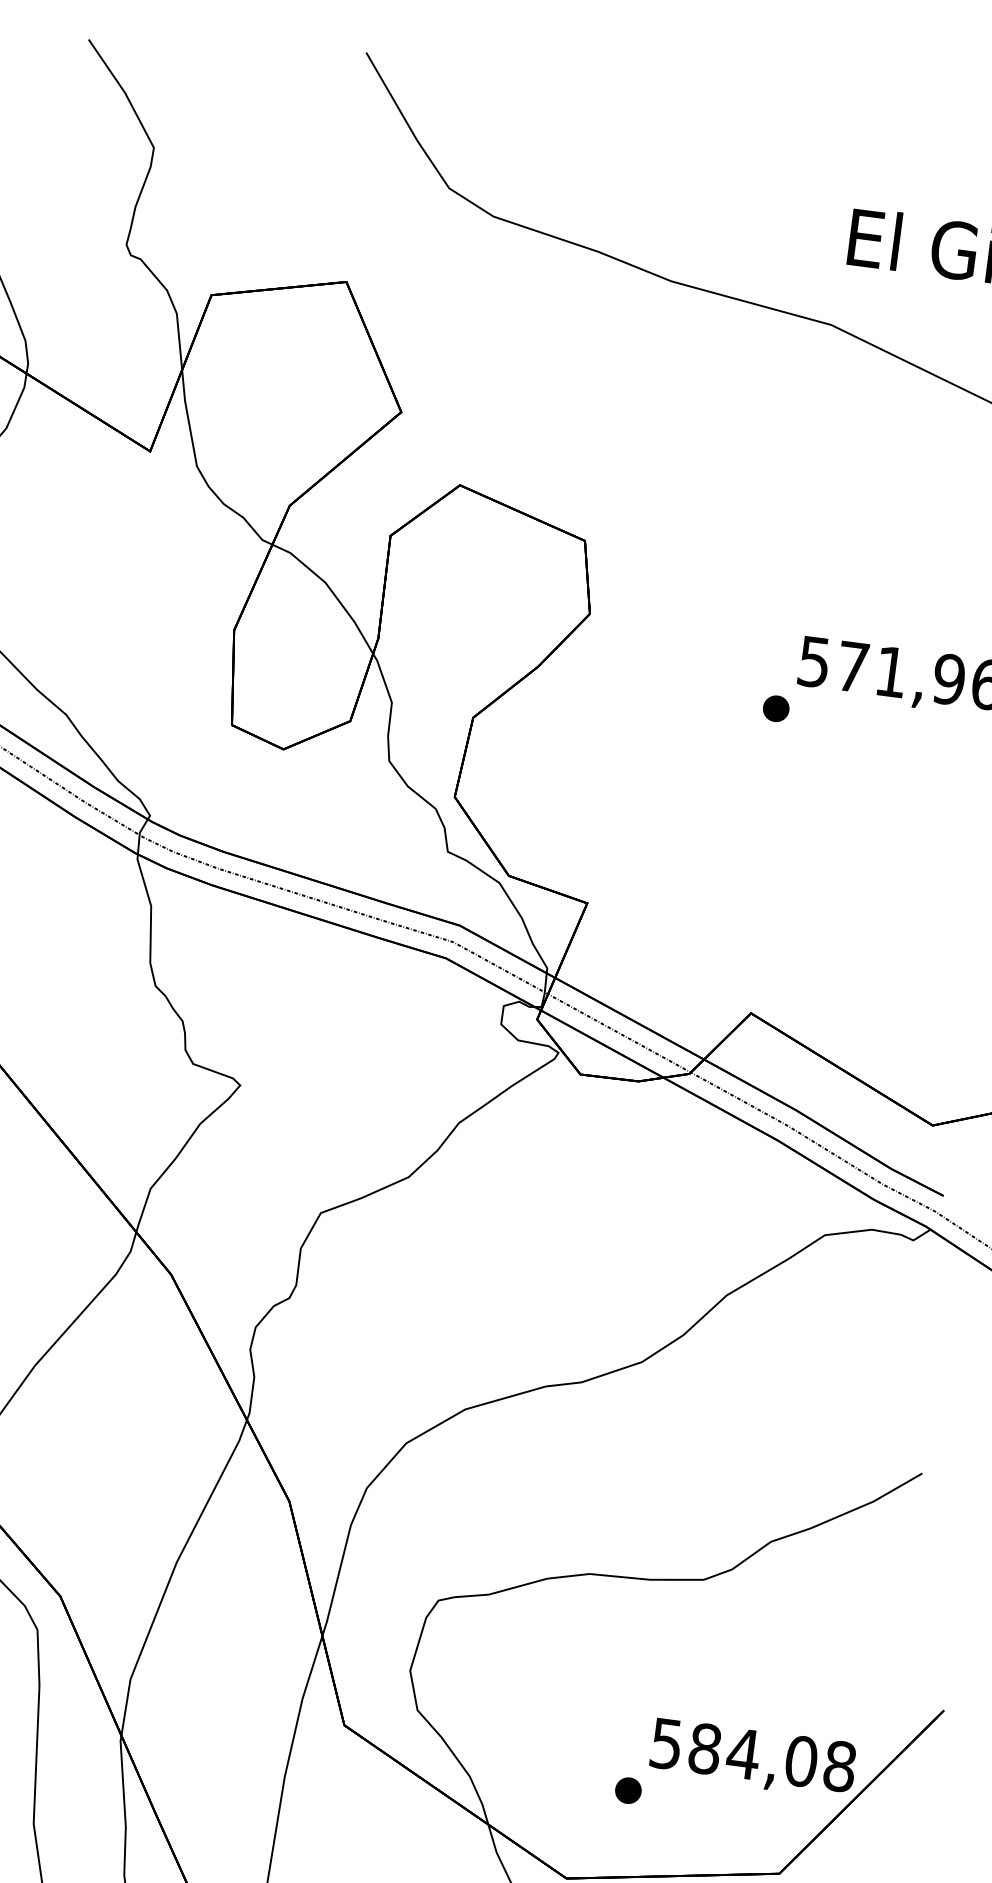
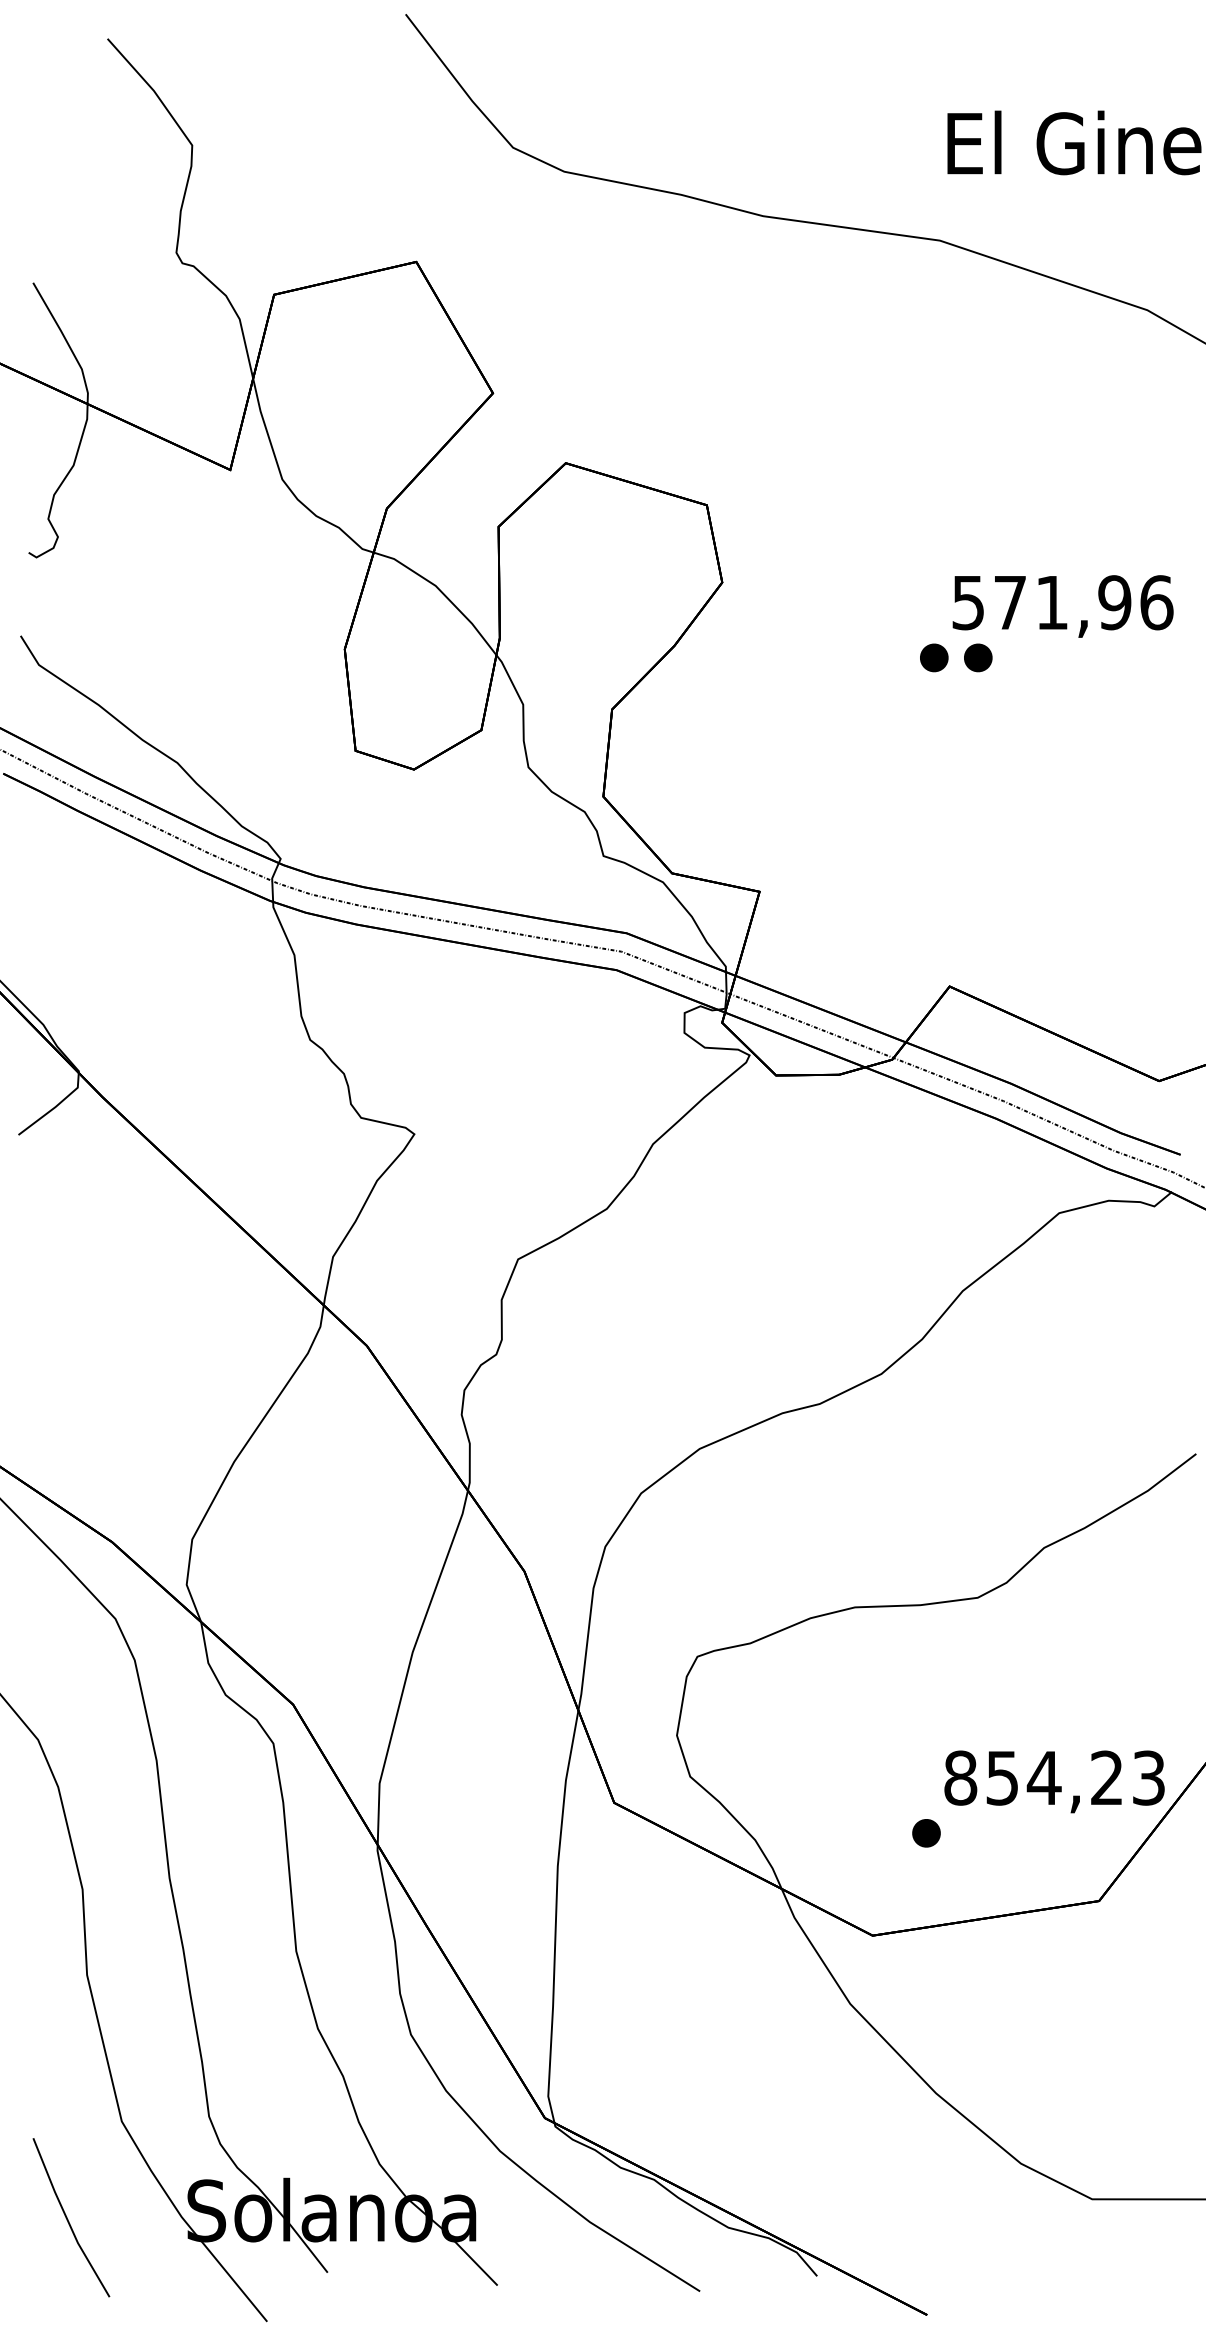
part: (817, 713) -> (978, 657), added
text: (753, 1754) -> (1054, 1777), 584,08 -> 854,23

